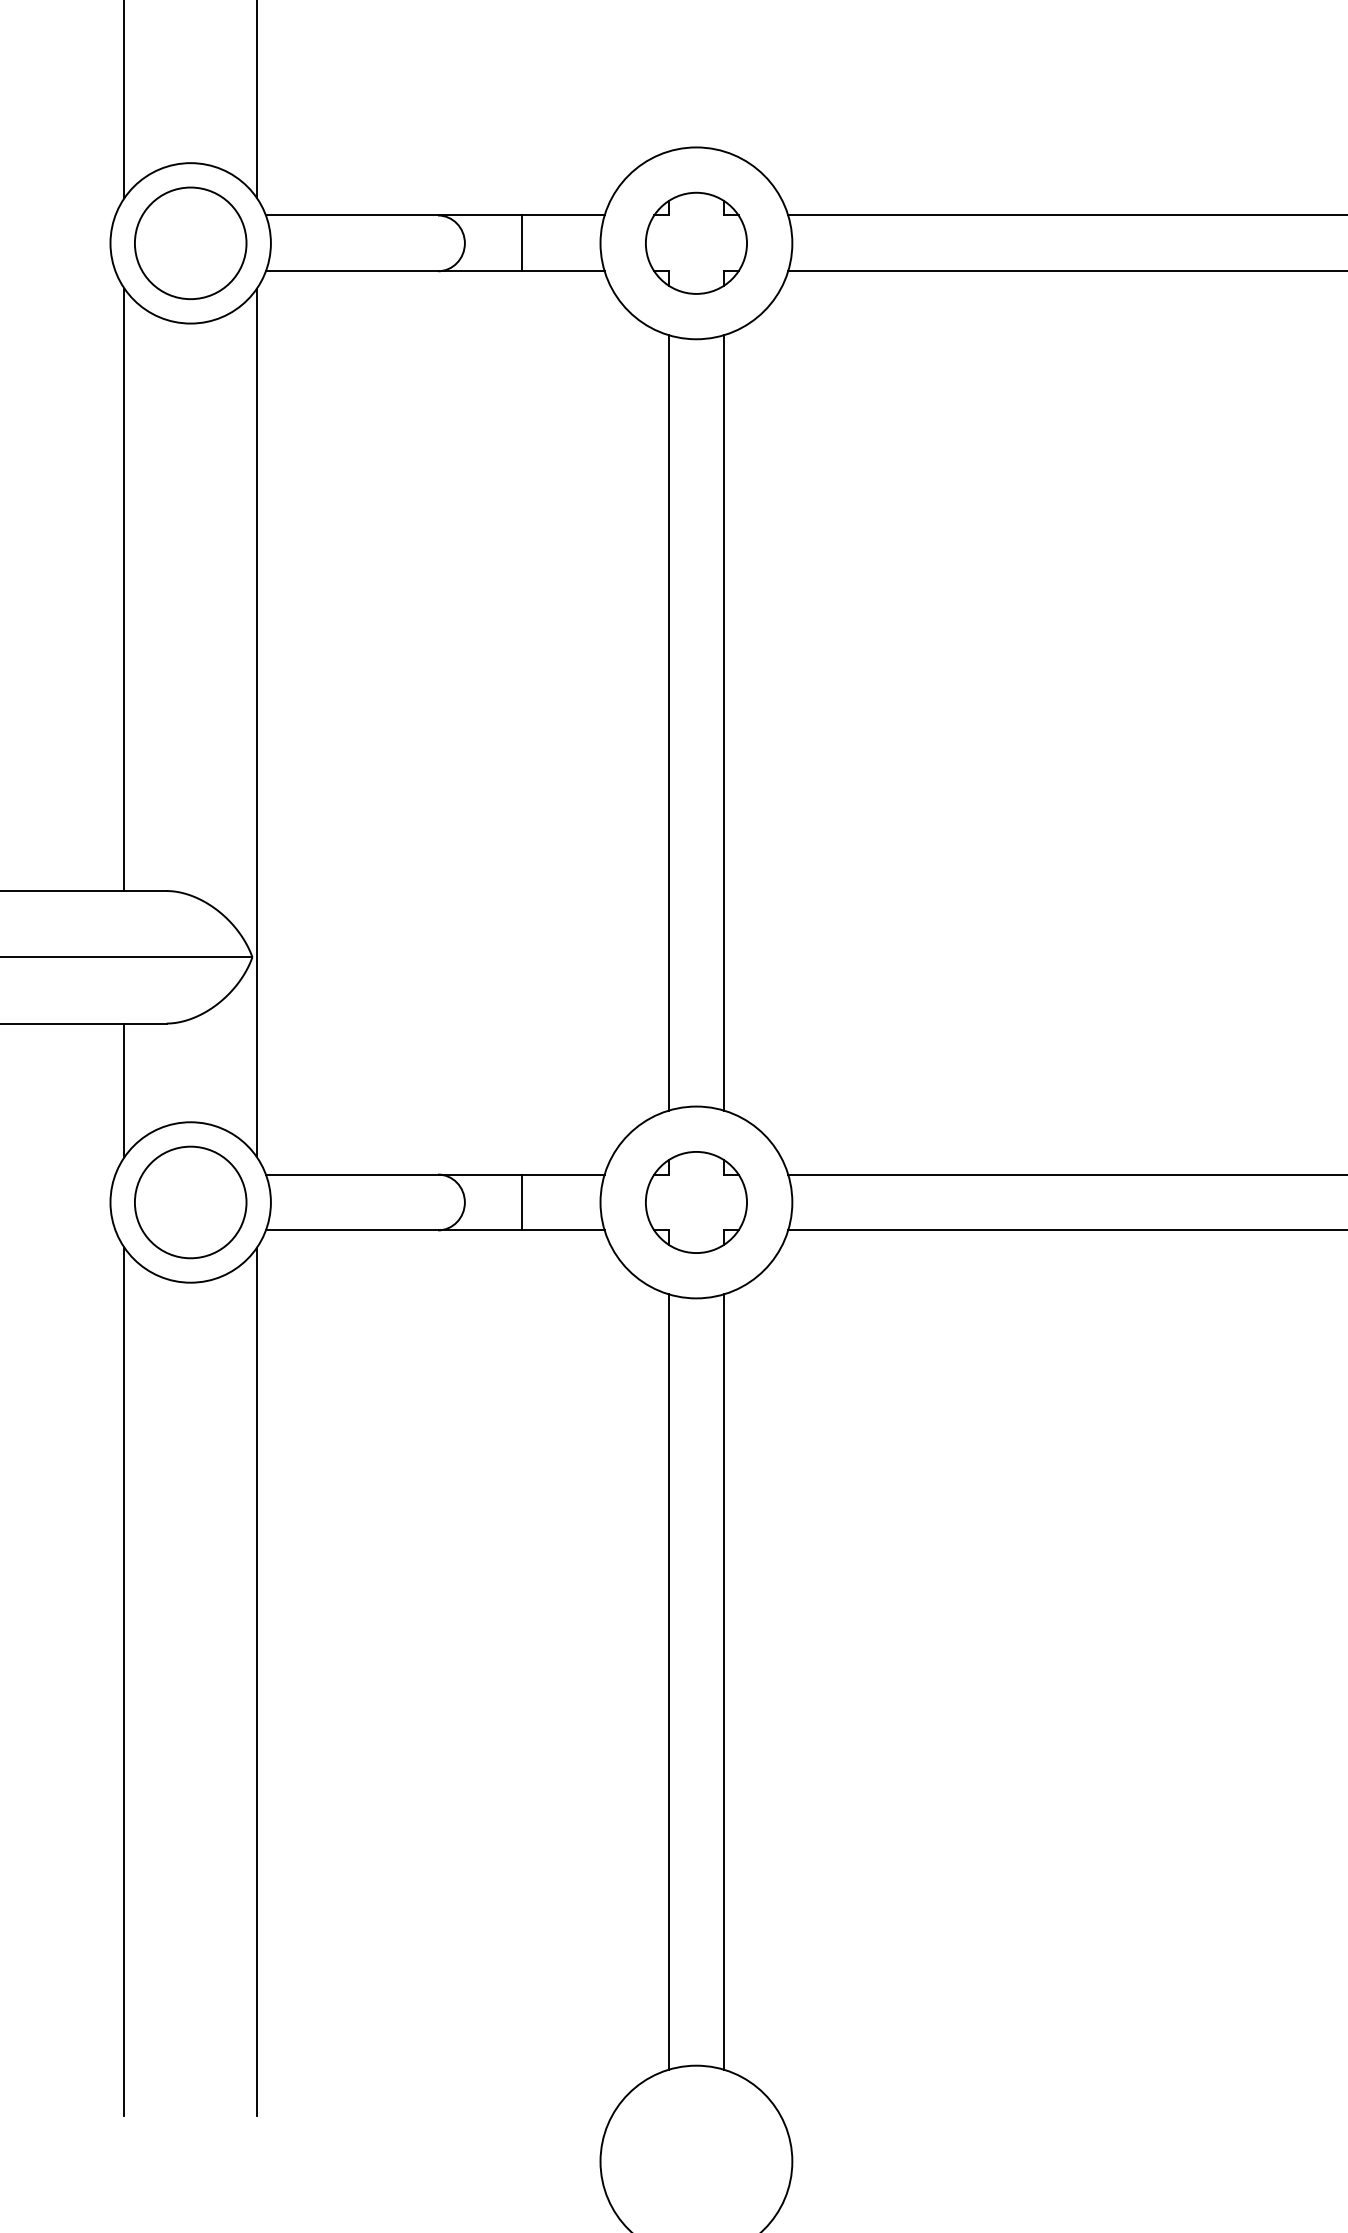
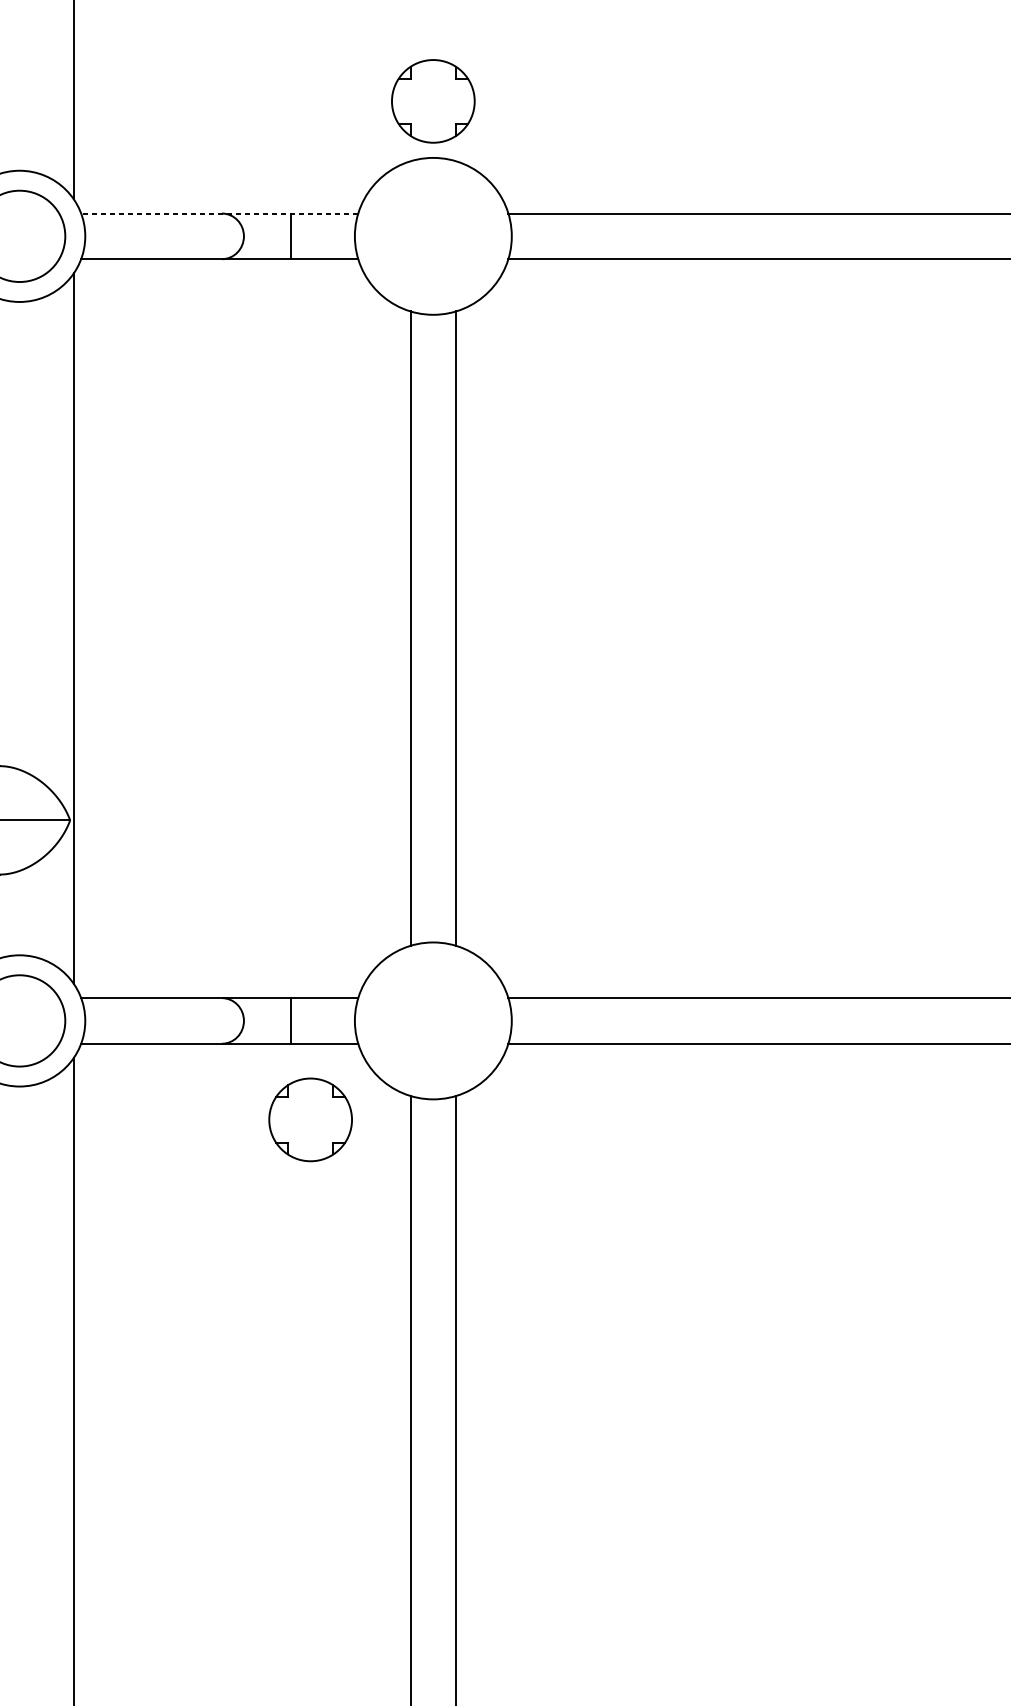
line: (434, 215) -> (219, 213), solid -> dashed
part: (696, 242) -> (433, 100), moved
part: (696, 1202) -> (310, 1119), moved

